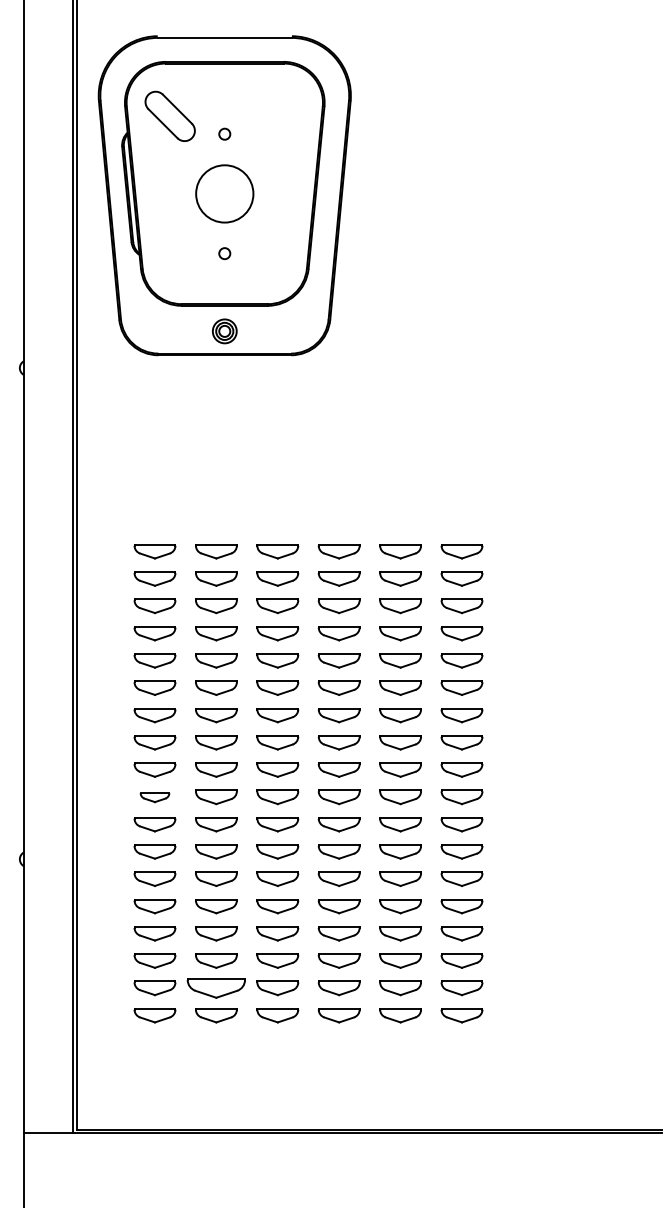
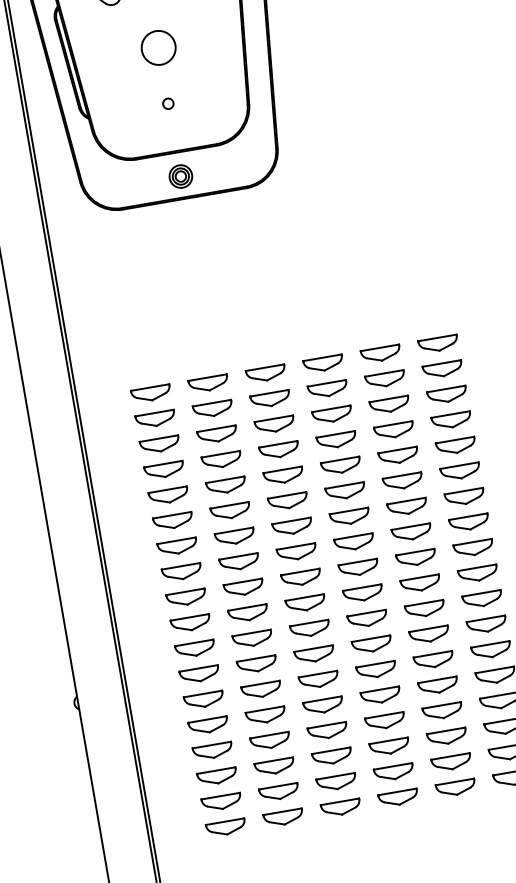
circle: (224, 193) -> (158, 47), size x0.62
part: (154, 797) -> (190, 624), size x1.43
part: (216, 988) -> (279, 792), size x0.71

